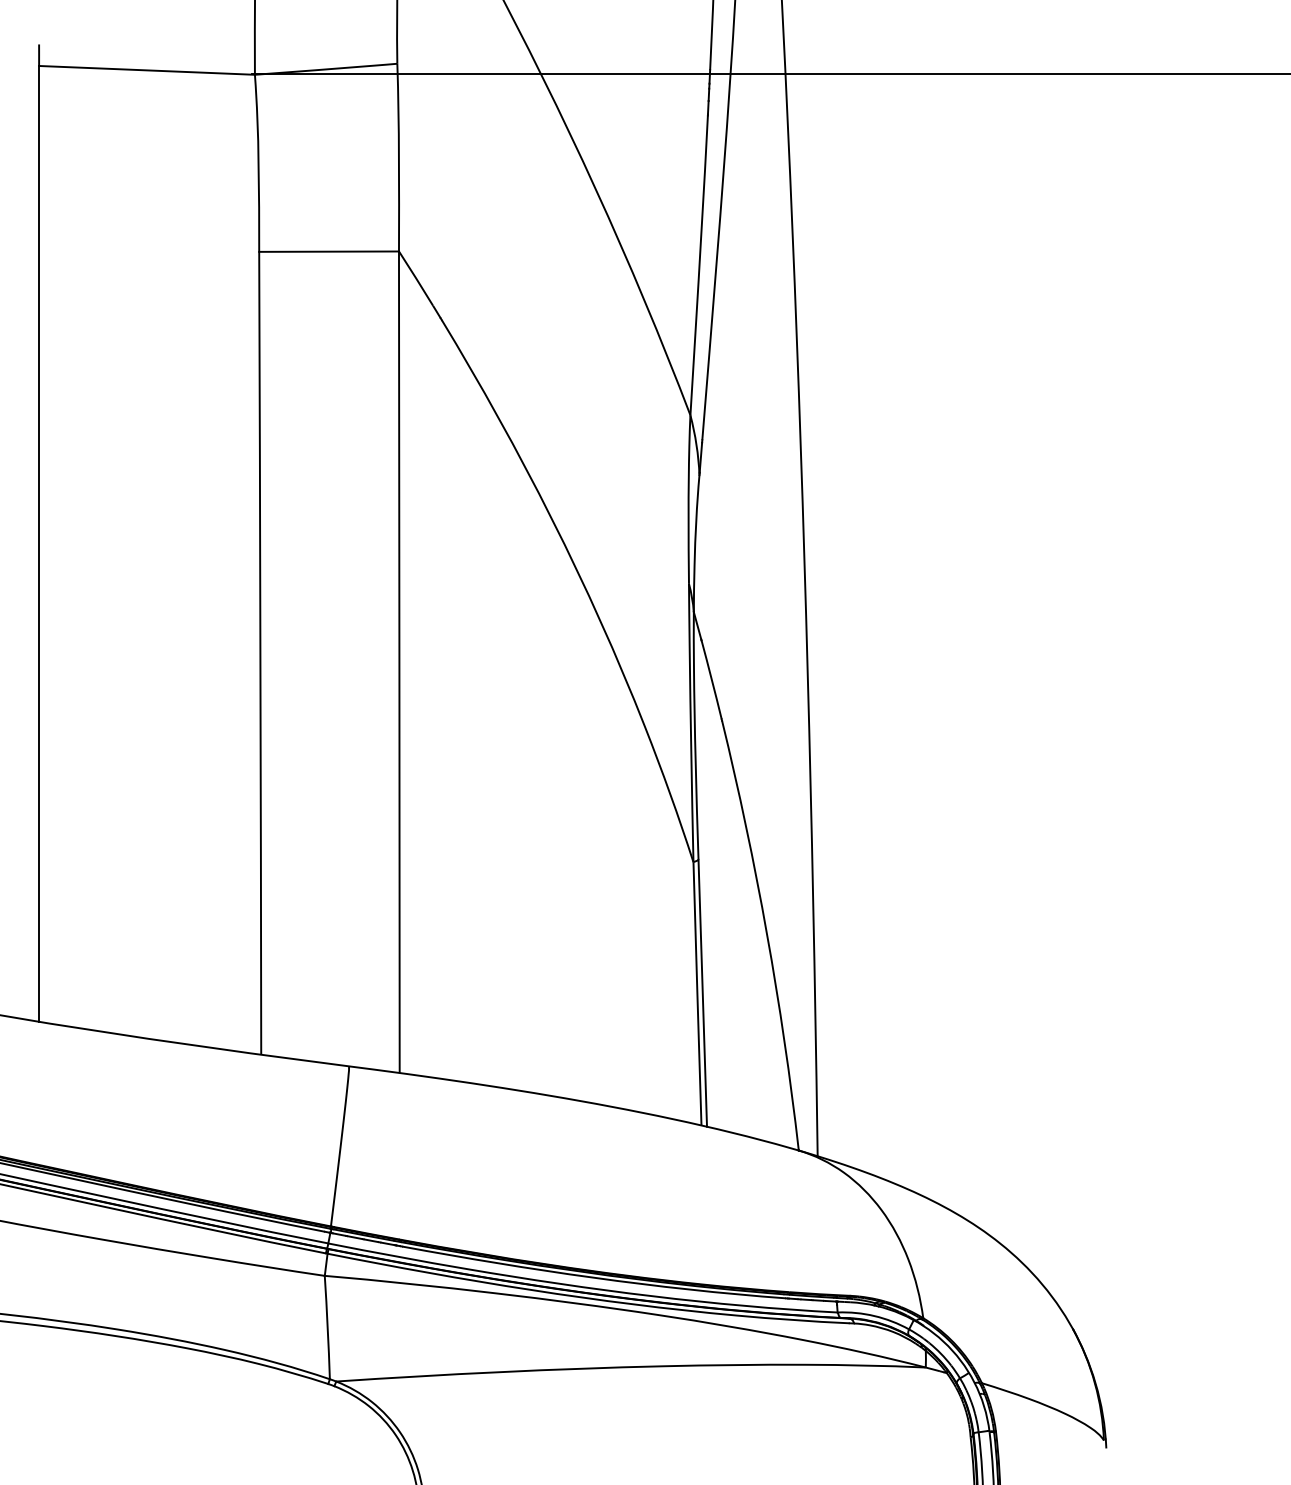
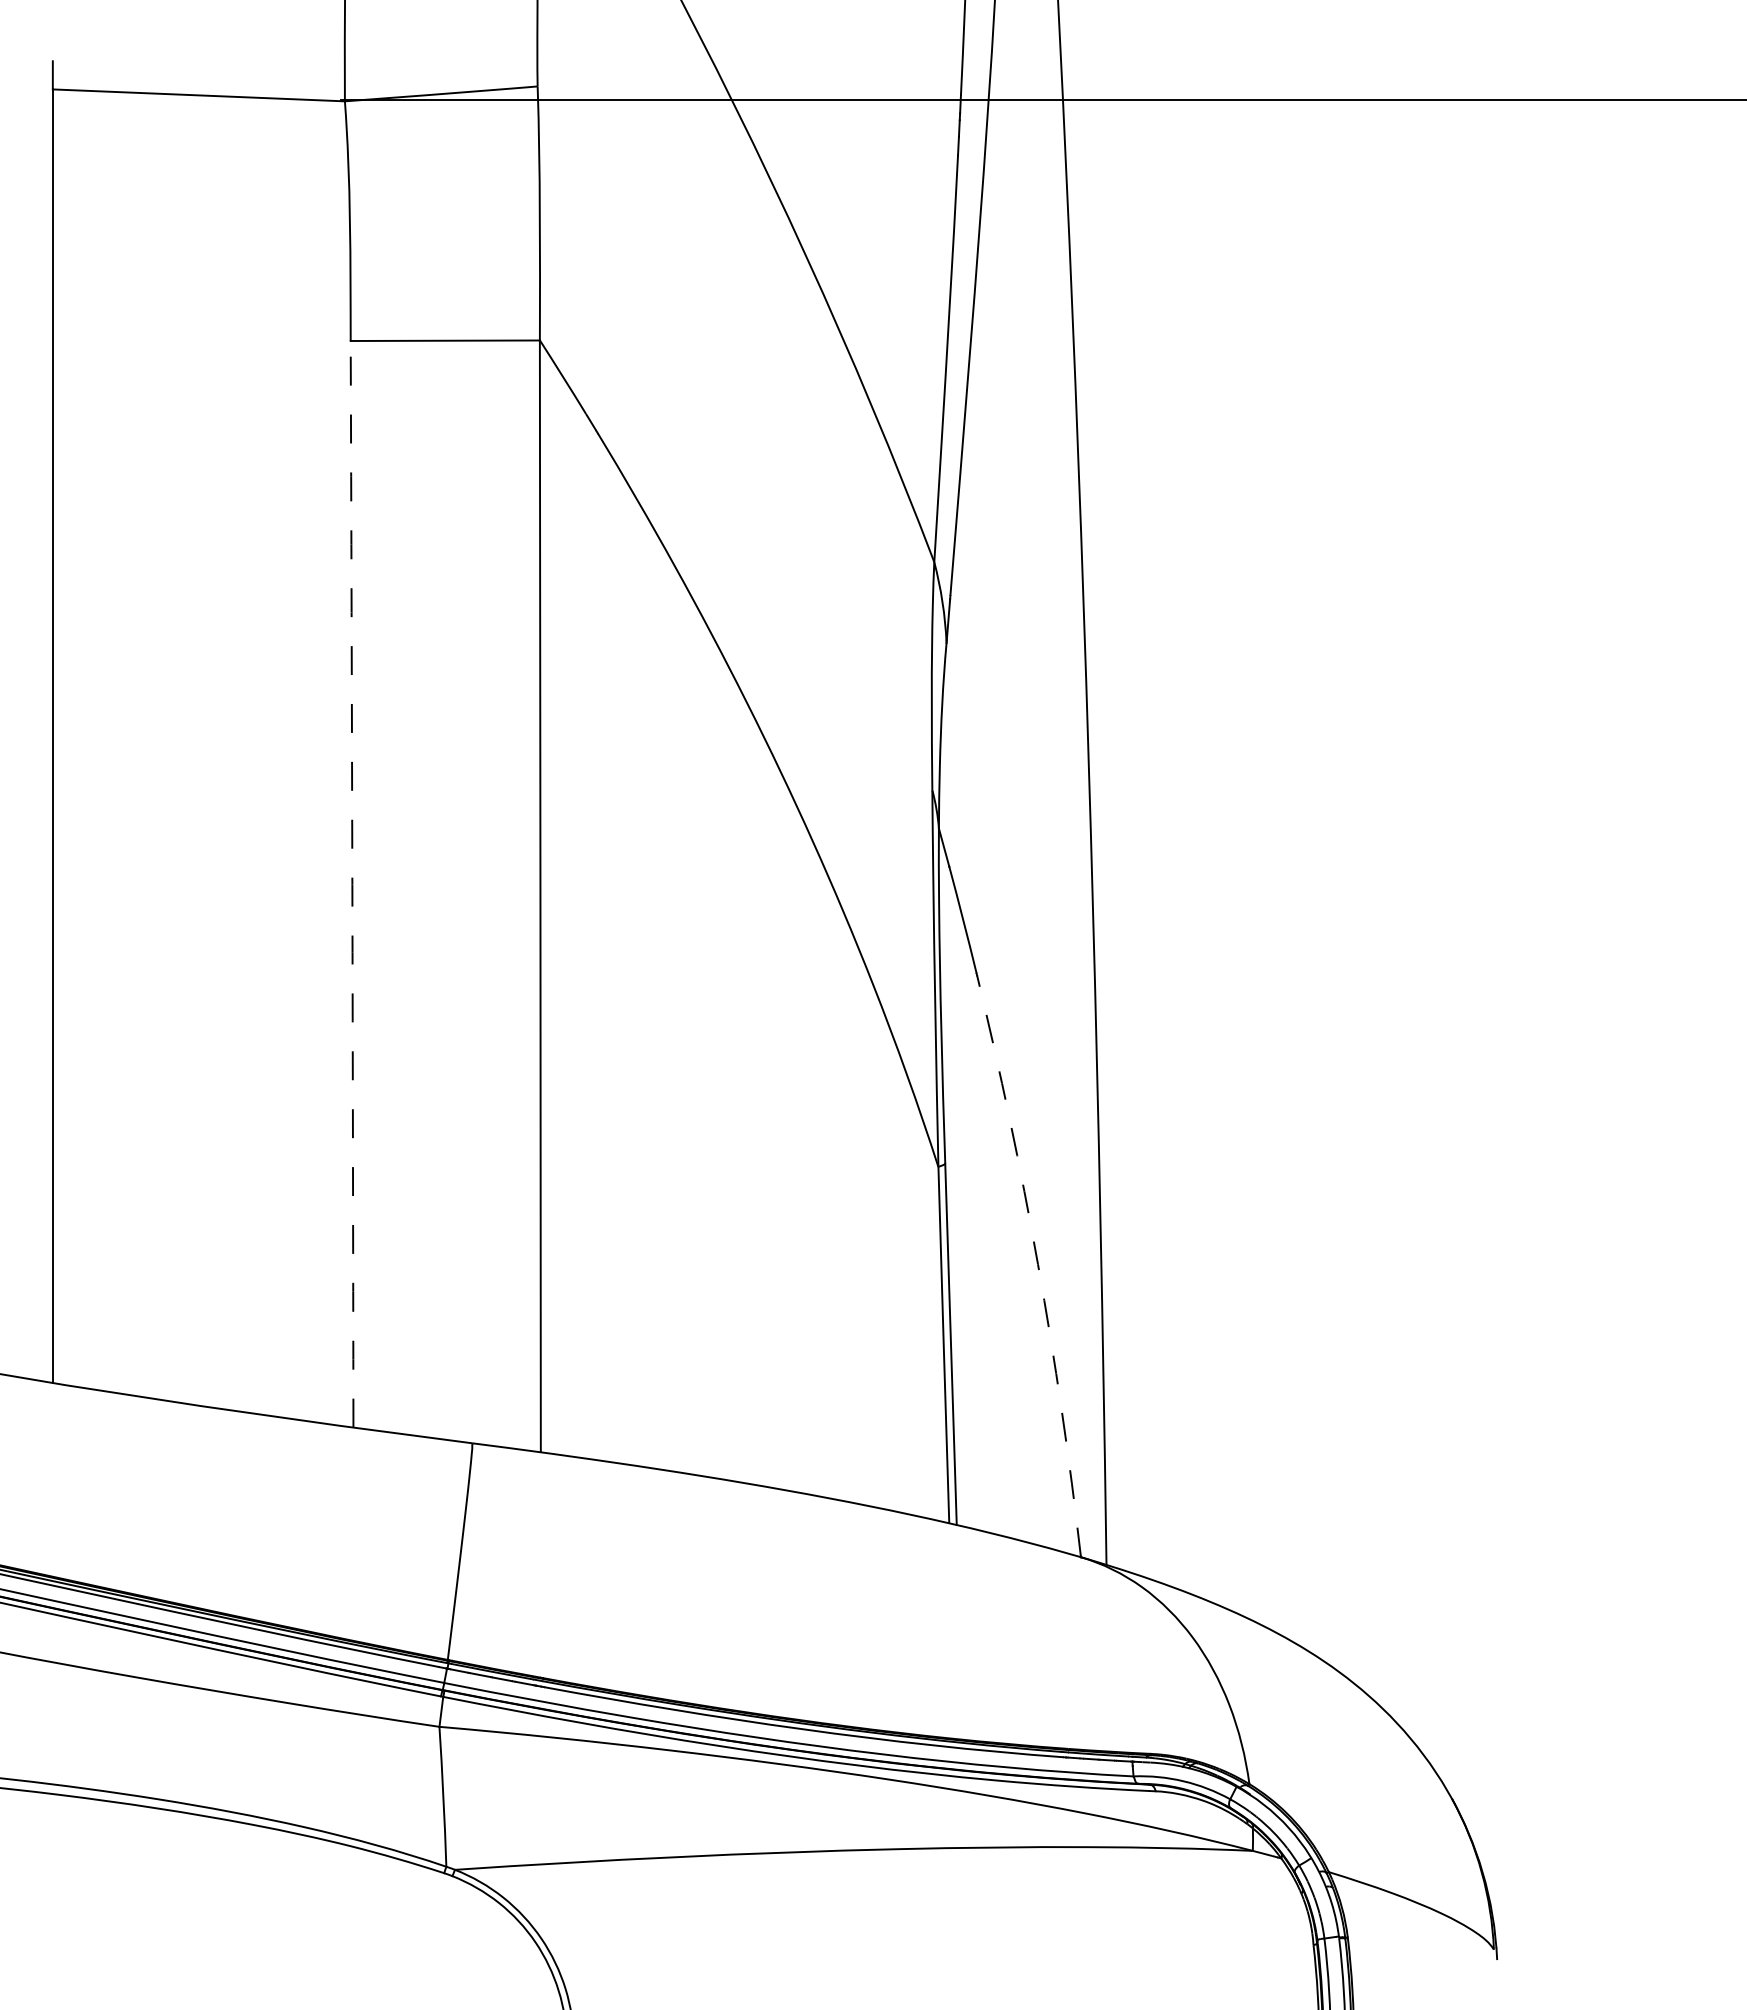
arc: (260, 653) -> (352, 884), solid -> dashed
arc: (766, 934) -> (1037, 1264), solid -> dashed

